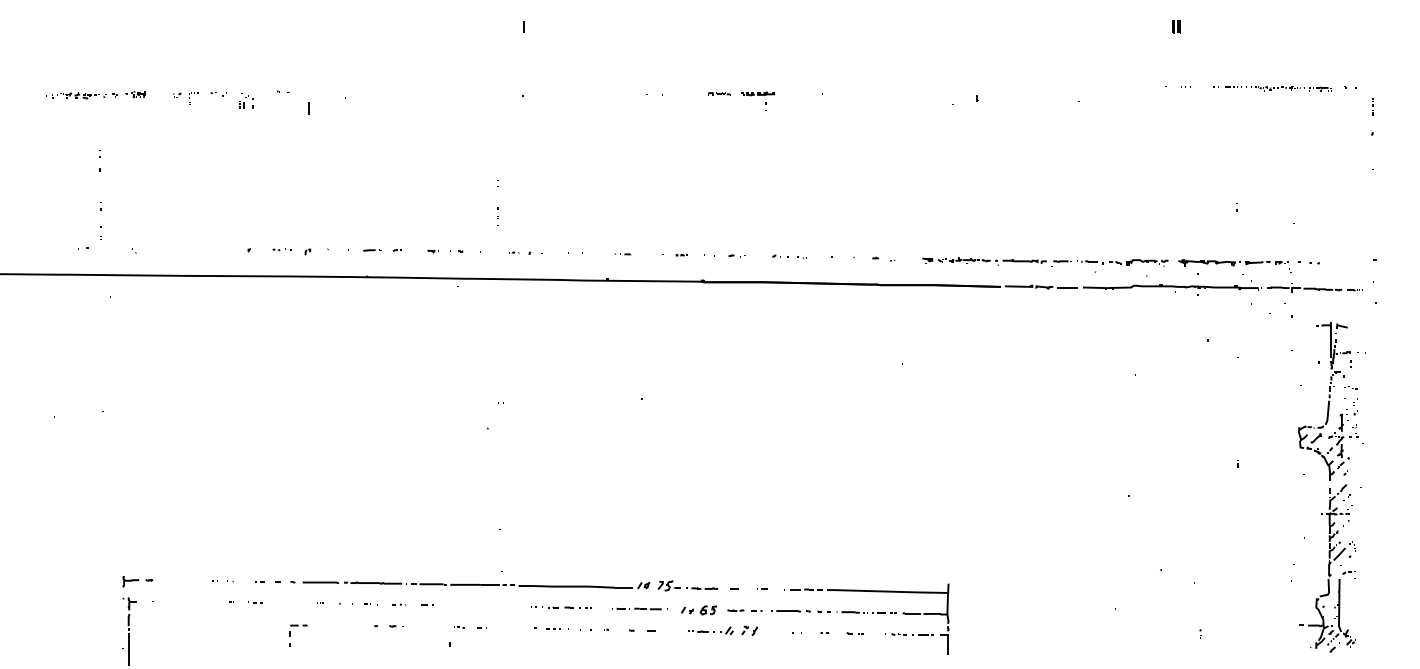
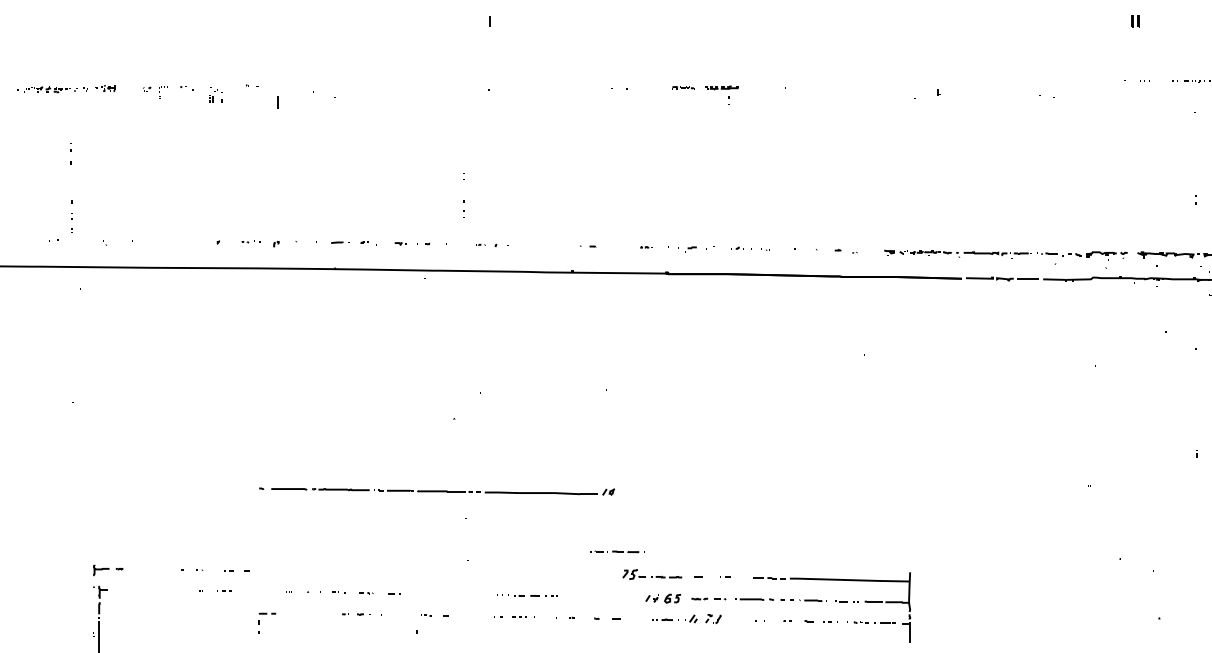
part: (736, 255) -> (700, 247), size x1.6
part: (470, 585) -> (437, 492), moved
part: (639, 608) -> (617, 551), moved
part: (854, 633) -> (817, 621), size x1.6

